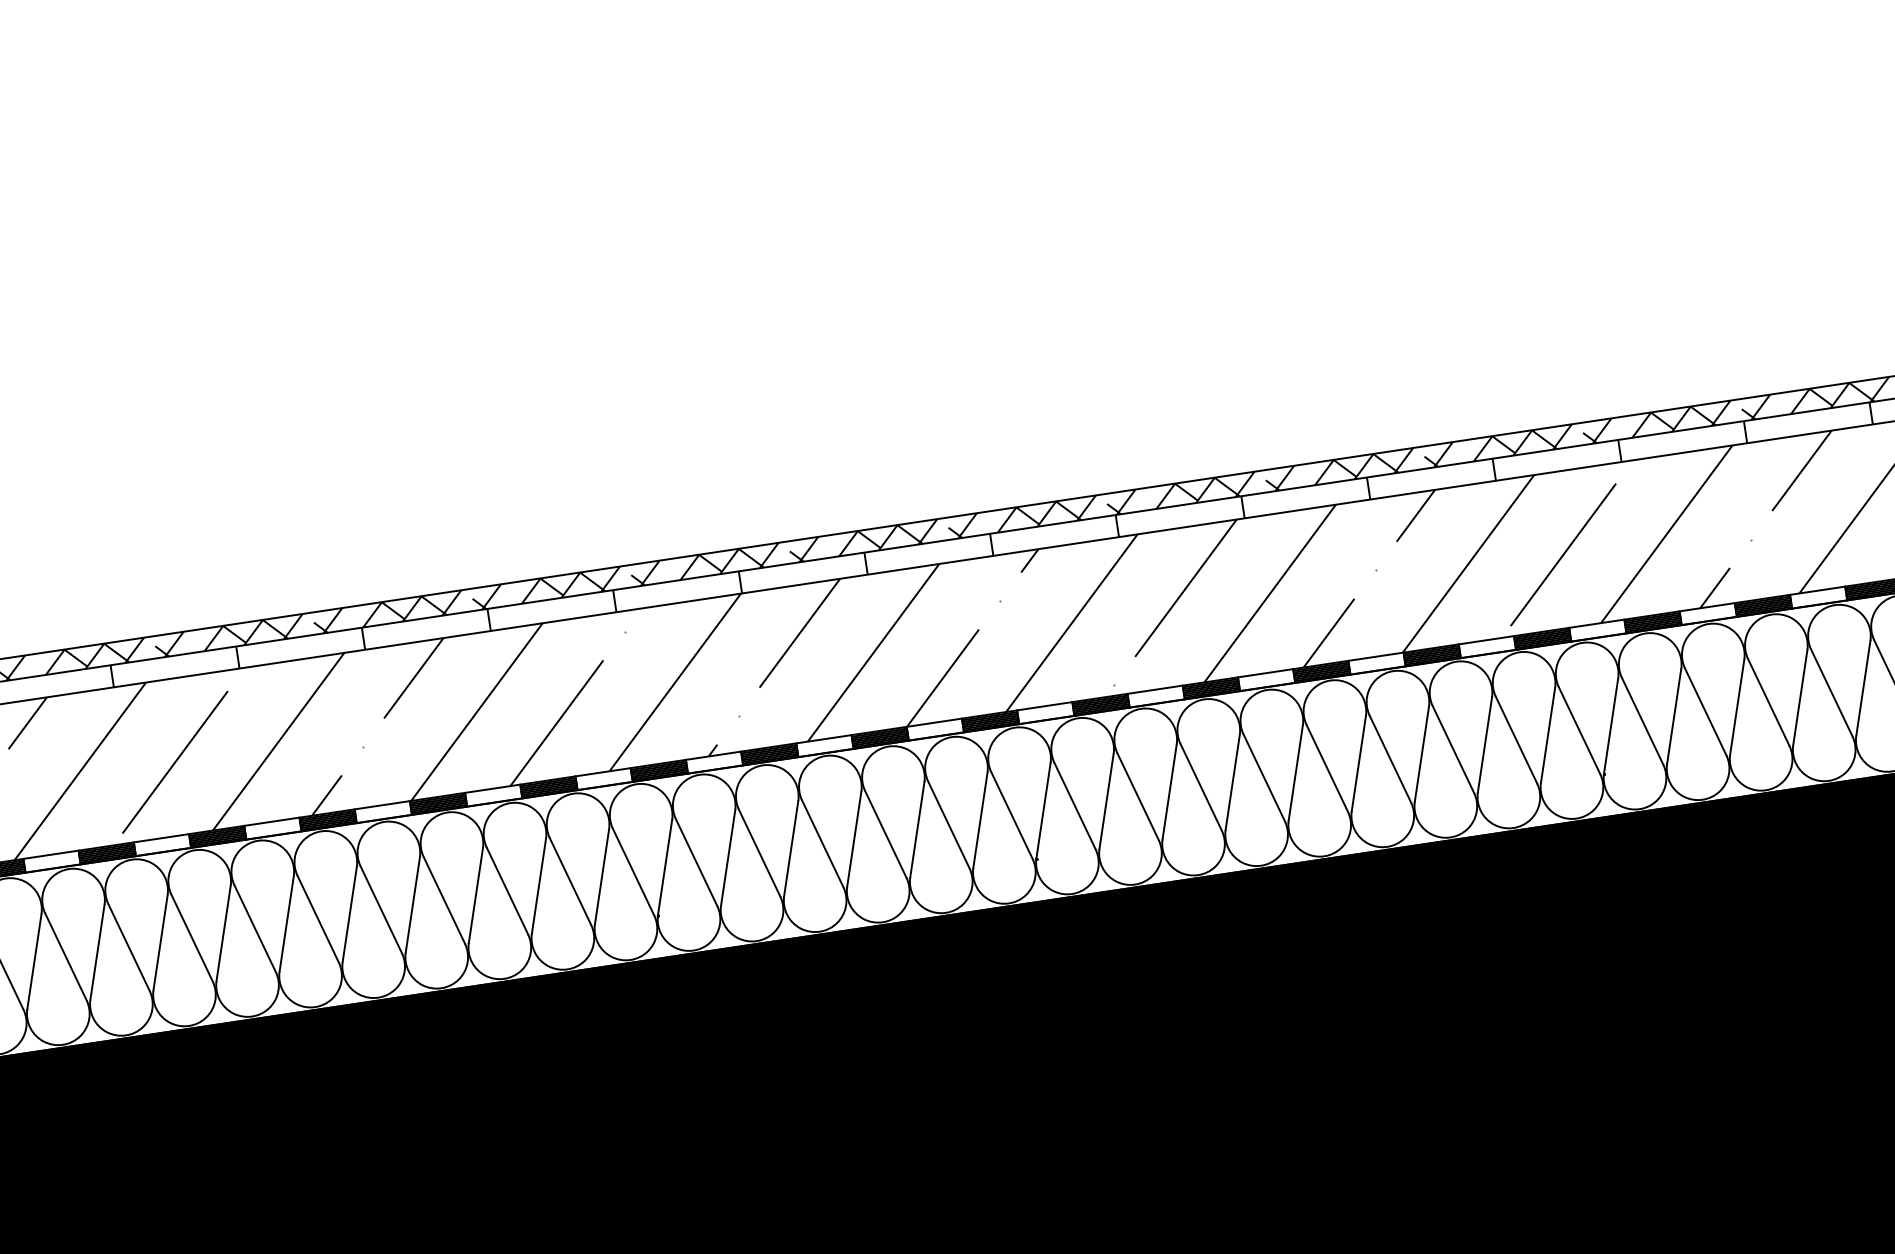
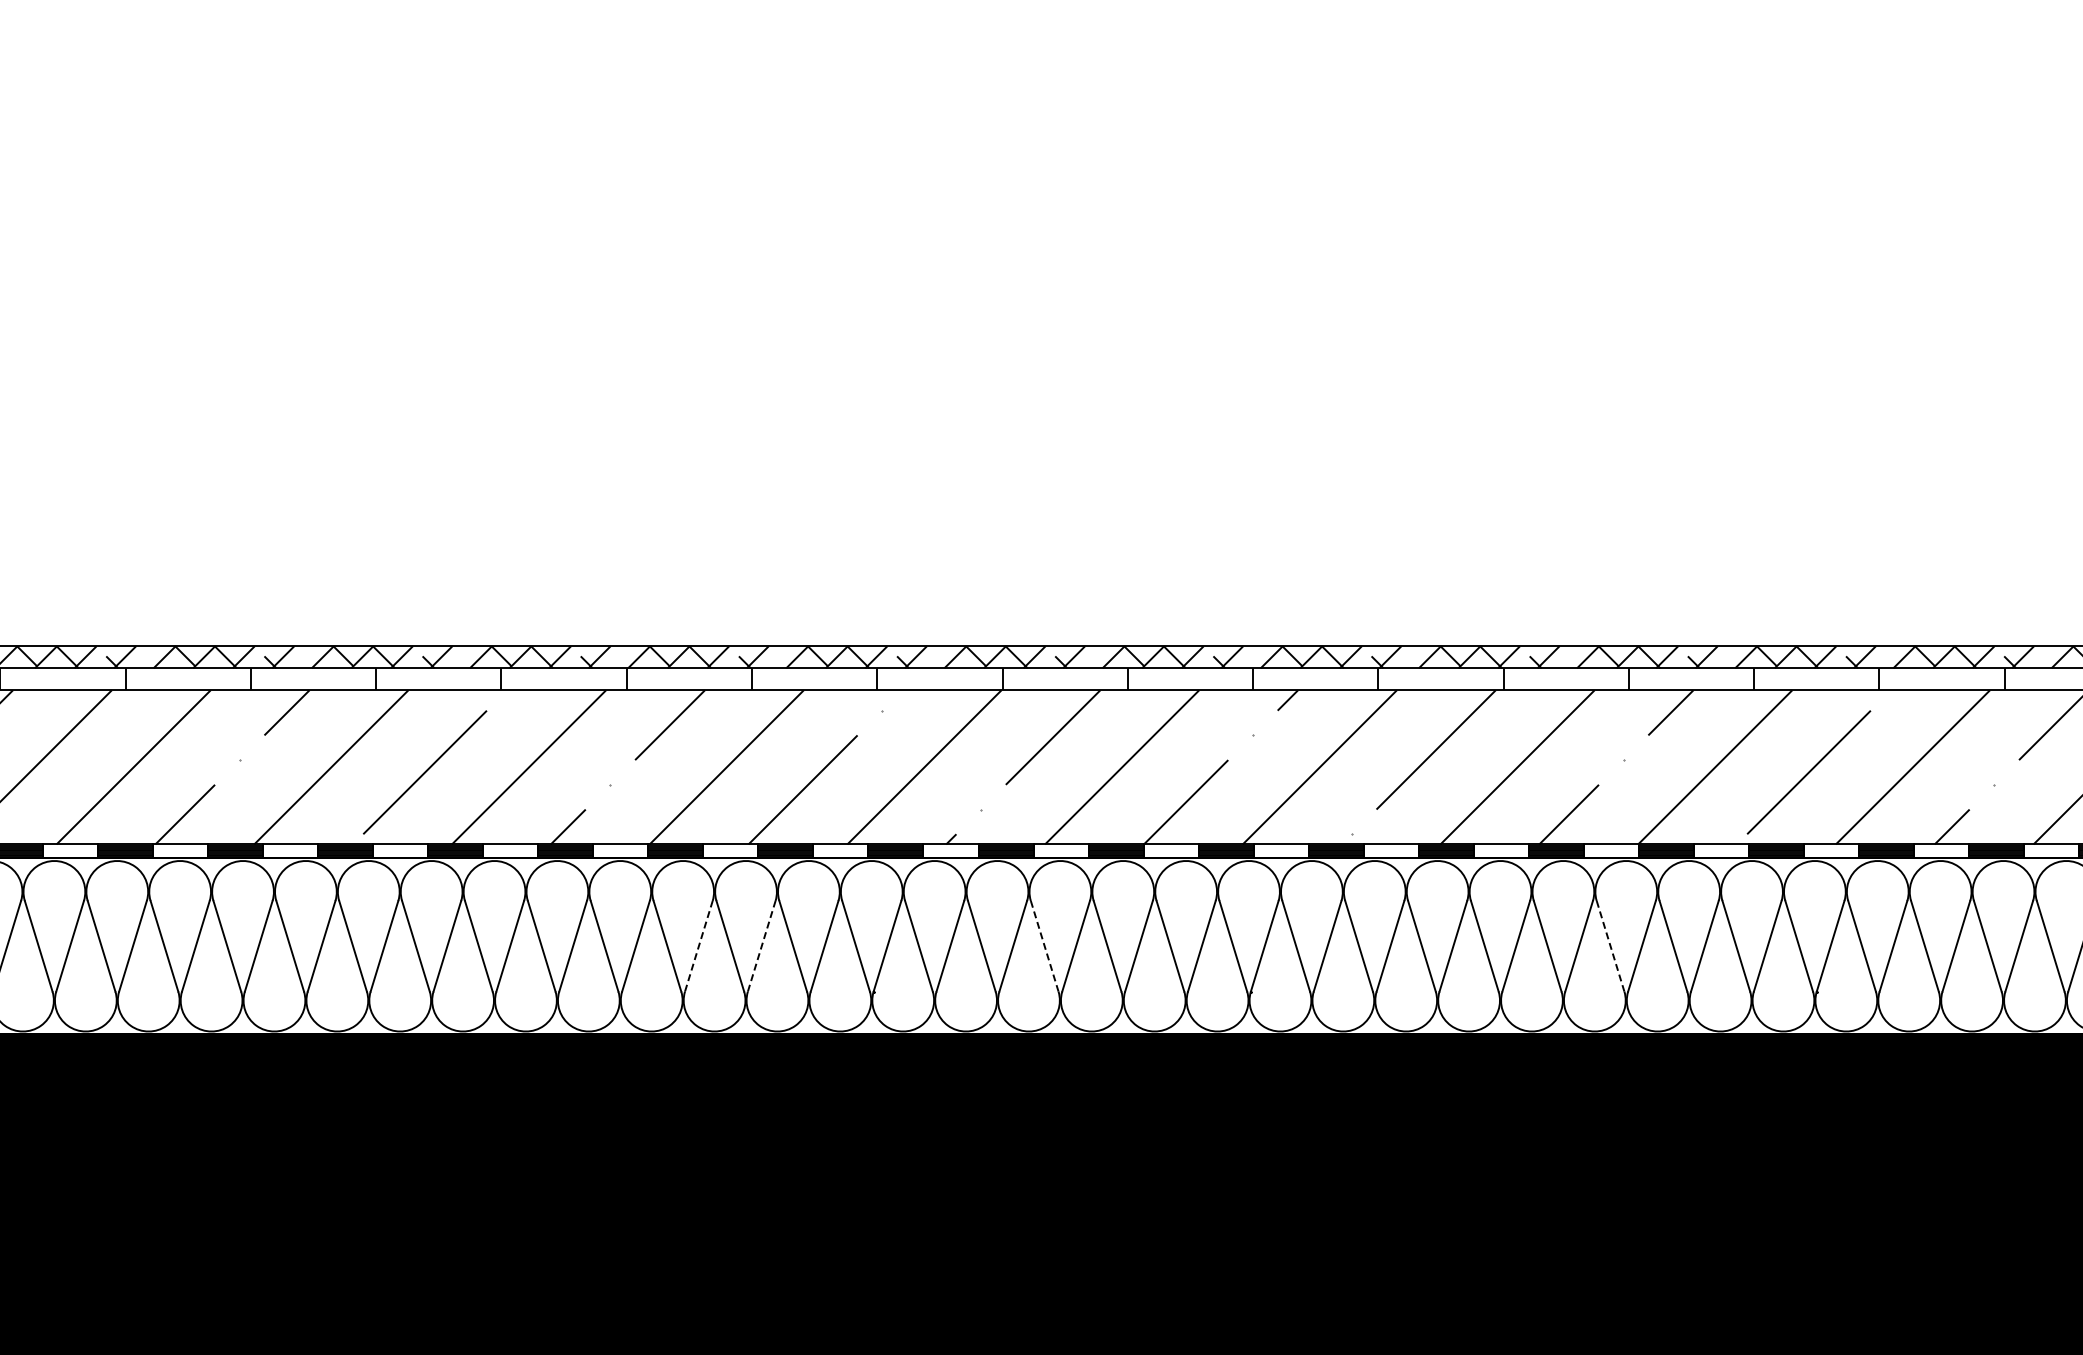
line: (1390, 759) -> (1610, 946), solid -> dashed
line: (822, 844) -> (1044, 946), solid -> dashed
line: (538, 885) -> (761, 945), solid -> dashed
line: (476, 894) -> (699, 945), solid -> dashed

